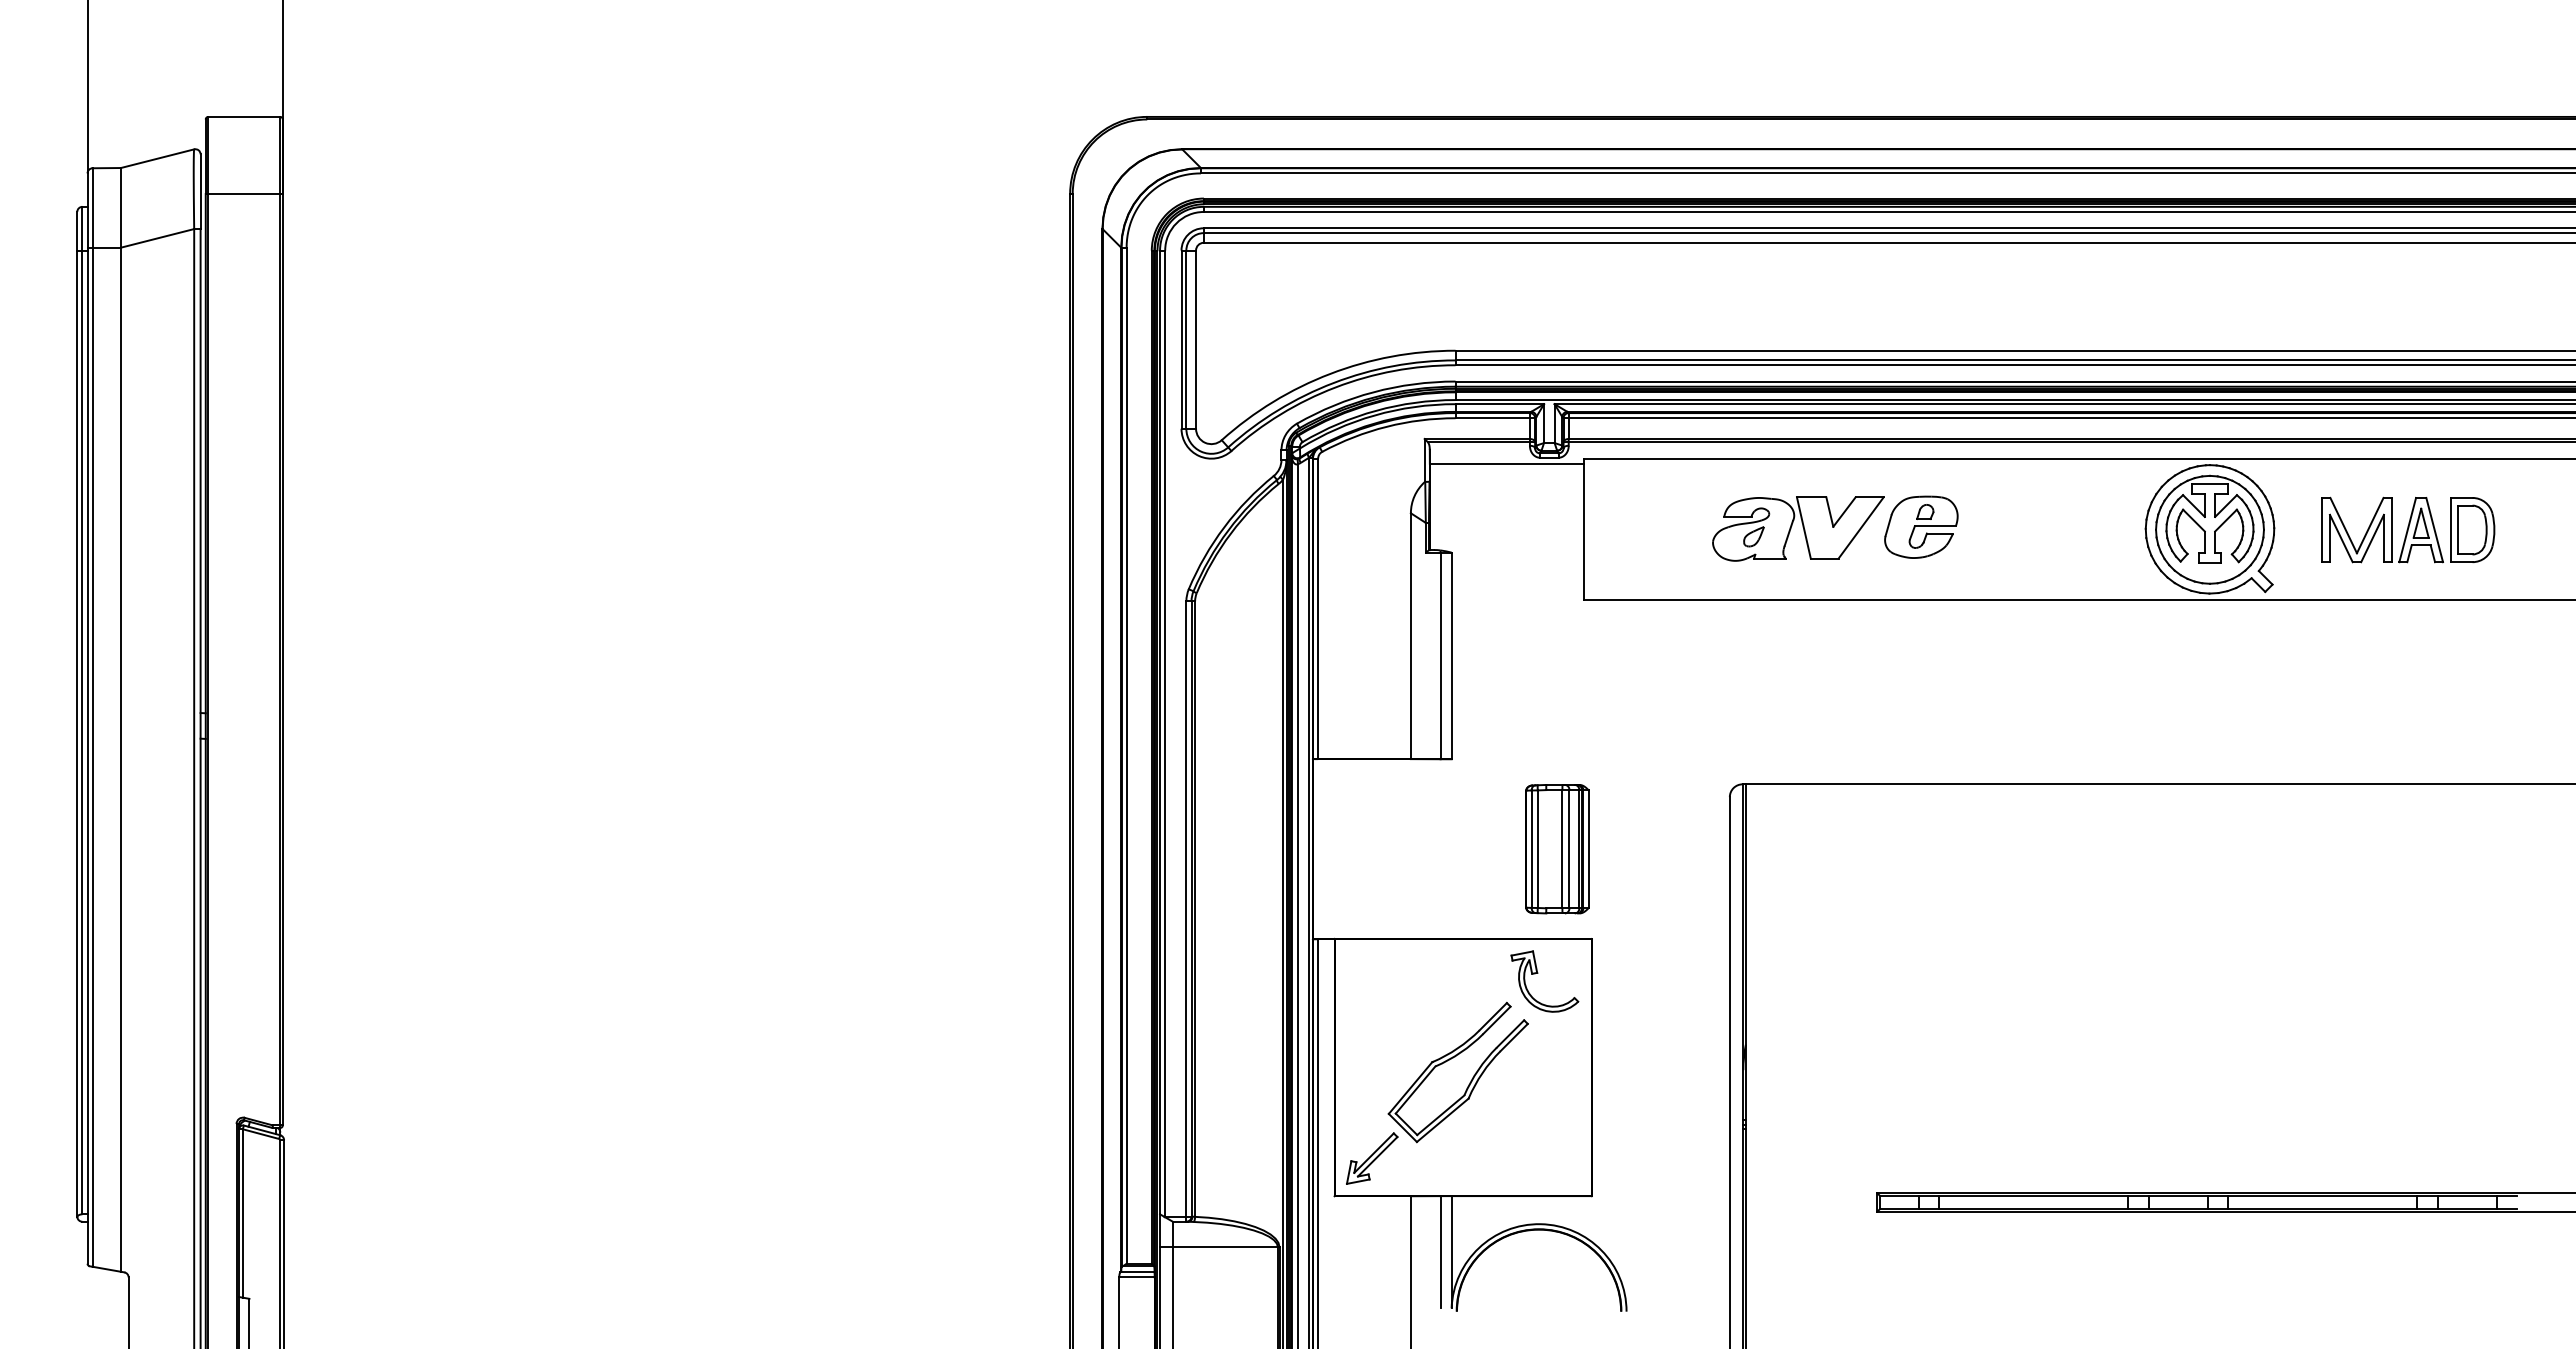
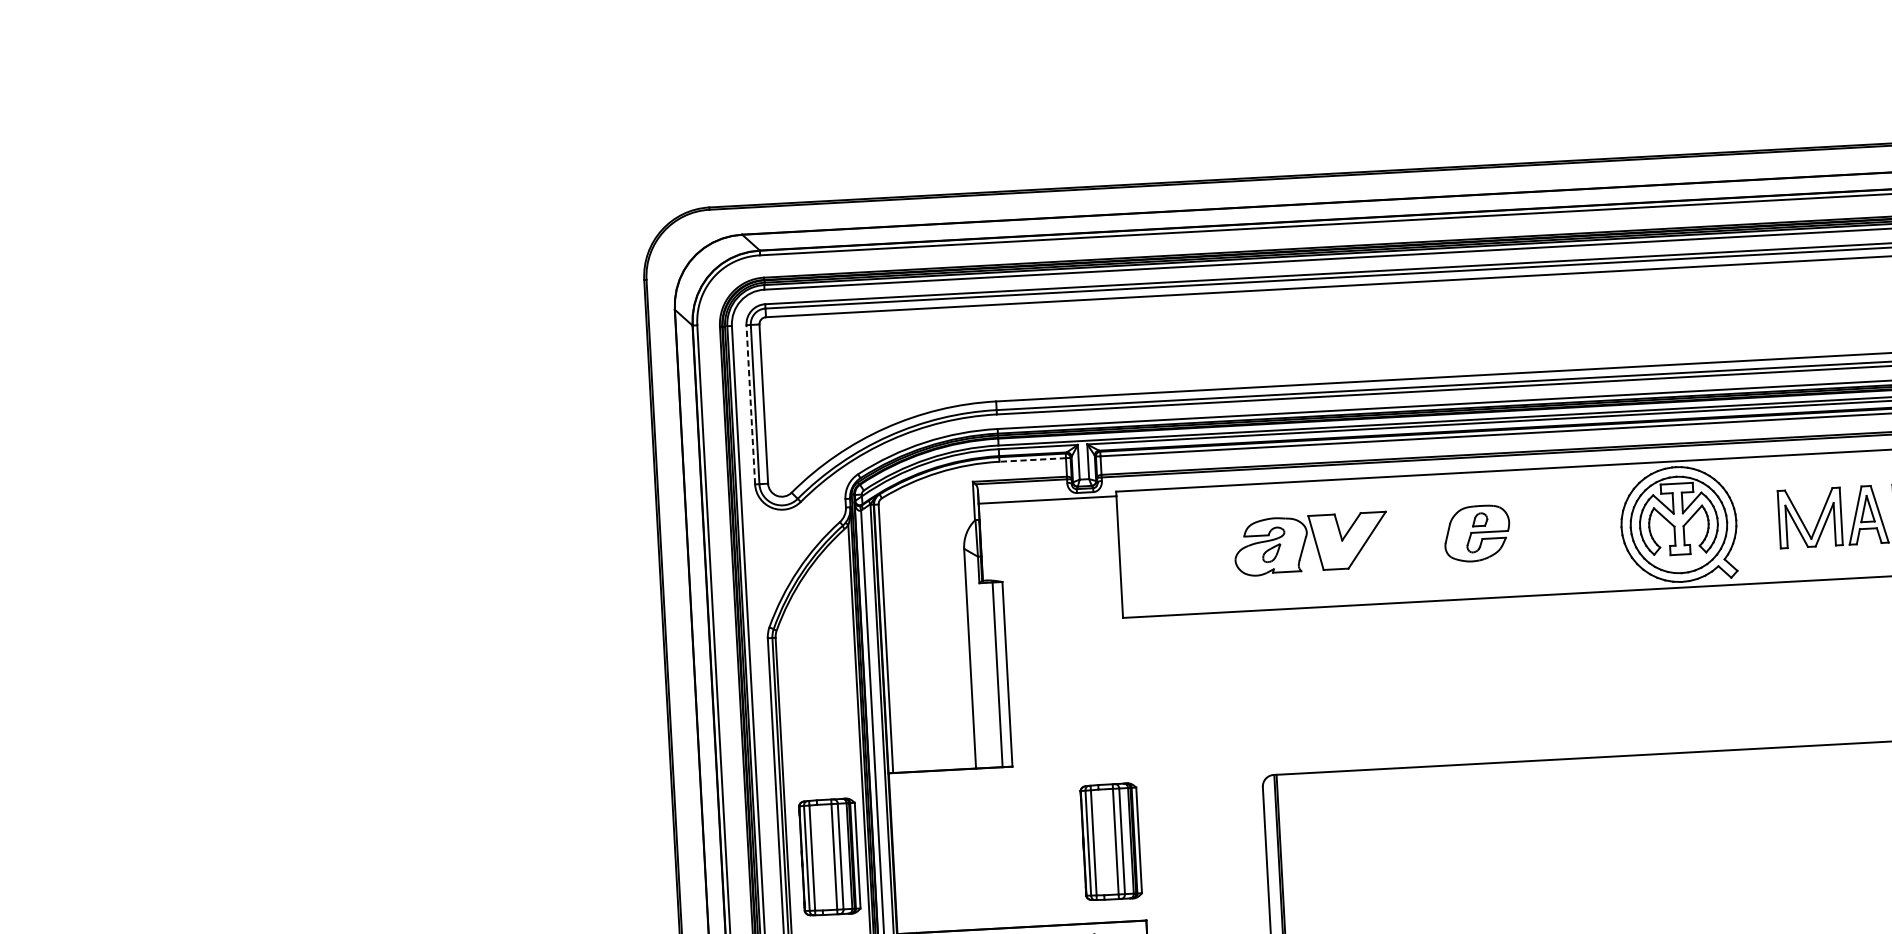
line: (1181, 339) -> (750, 404), solid -> dashed
line: (1492, 418) -> (1032, 460), solid -> dashed
part: (1921, 526) -> (1477, 532), moved
part: (1242, 849) -> (829, 857), added

